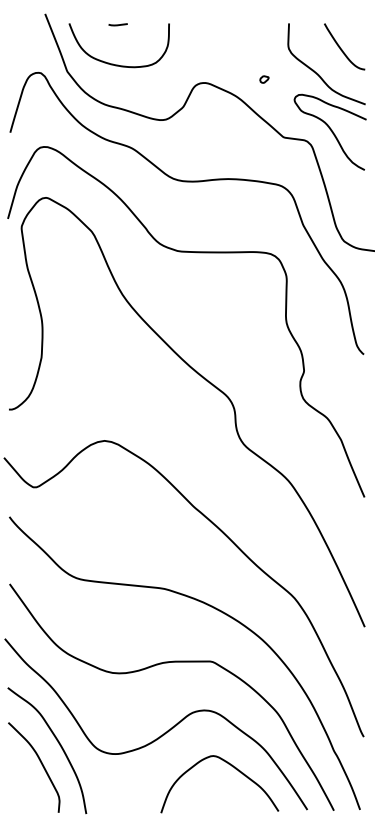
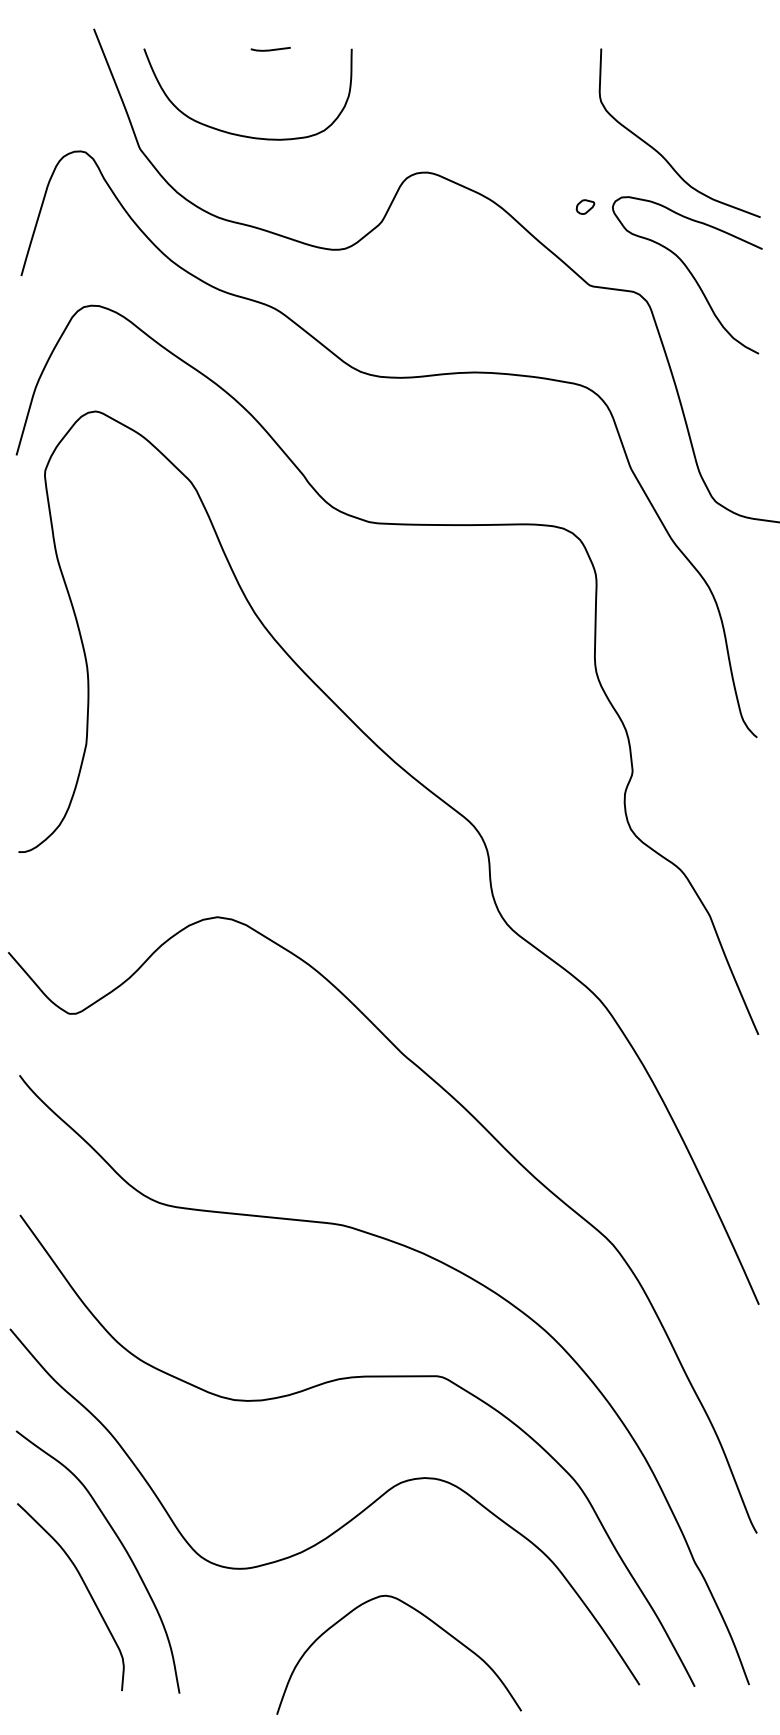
line: (117, 24) -> (269, 48), moved
curve: (341, 48) -> (710, 100), removed
part: (264, 79) -> (585, 206), moved
curve: (232, 767) -> (425, 1619), moved

